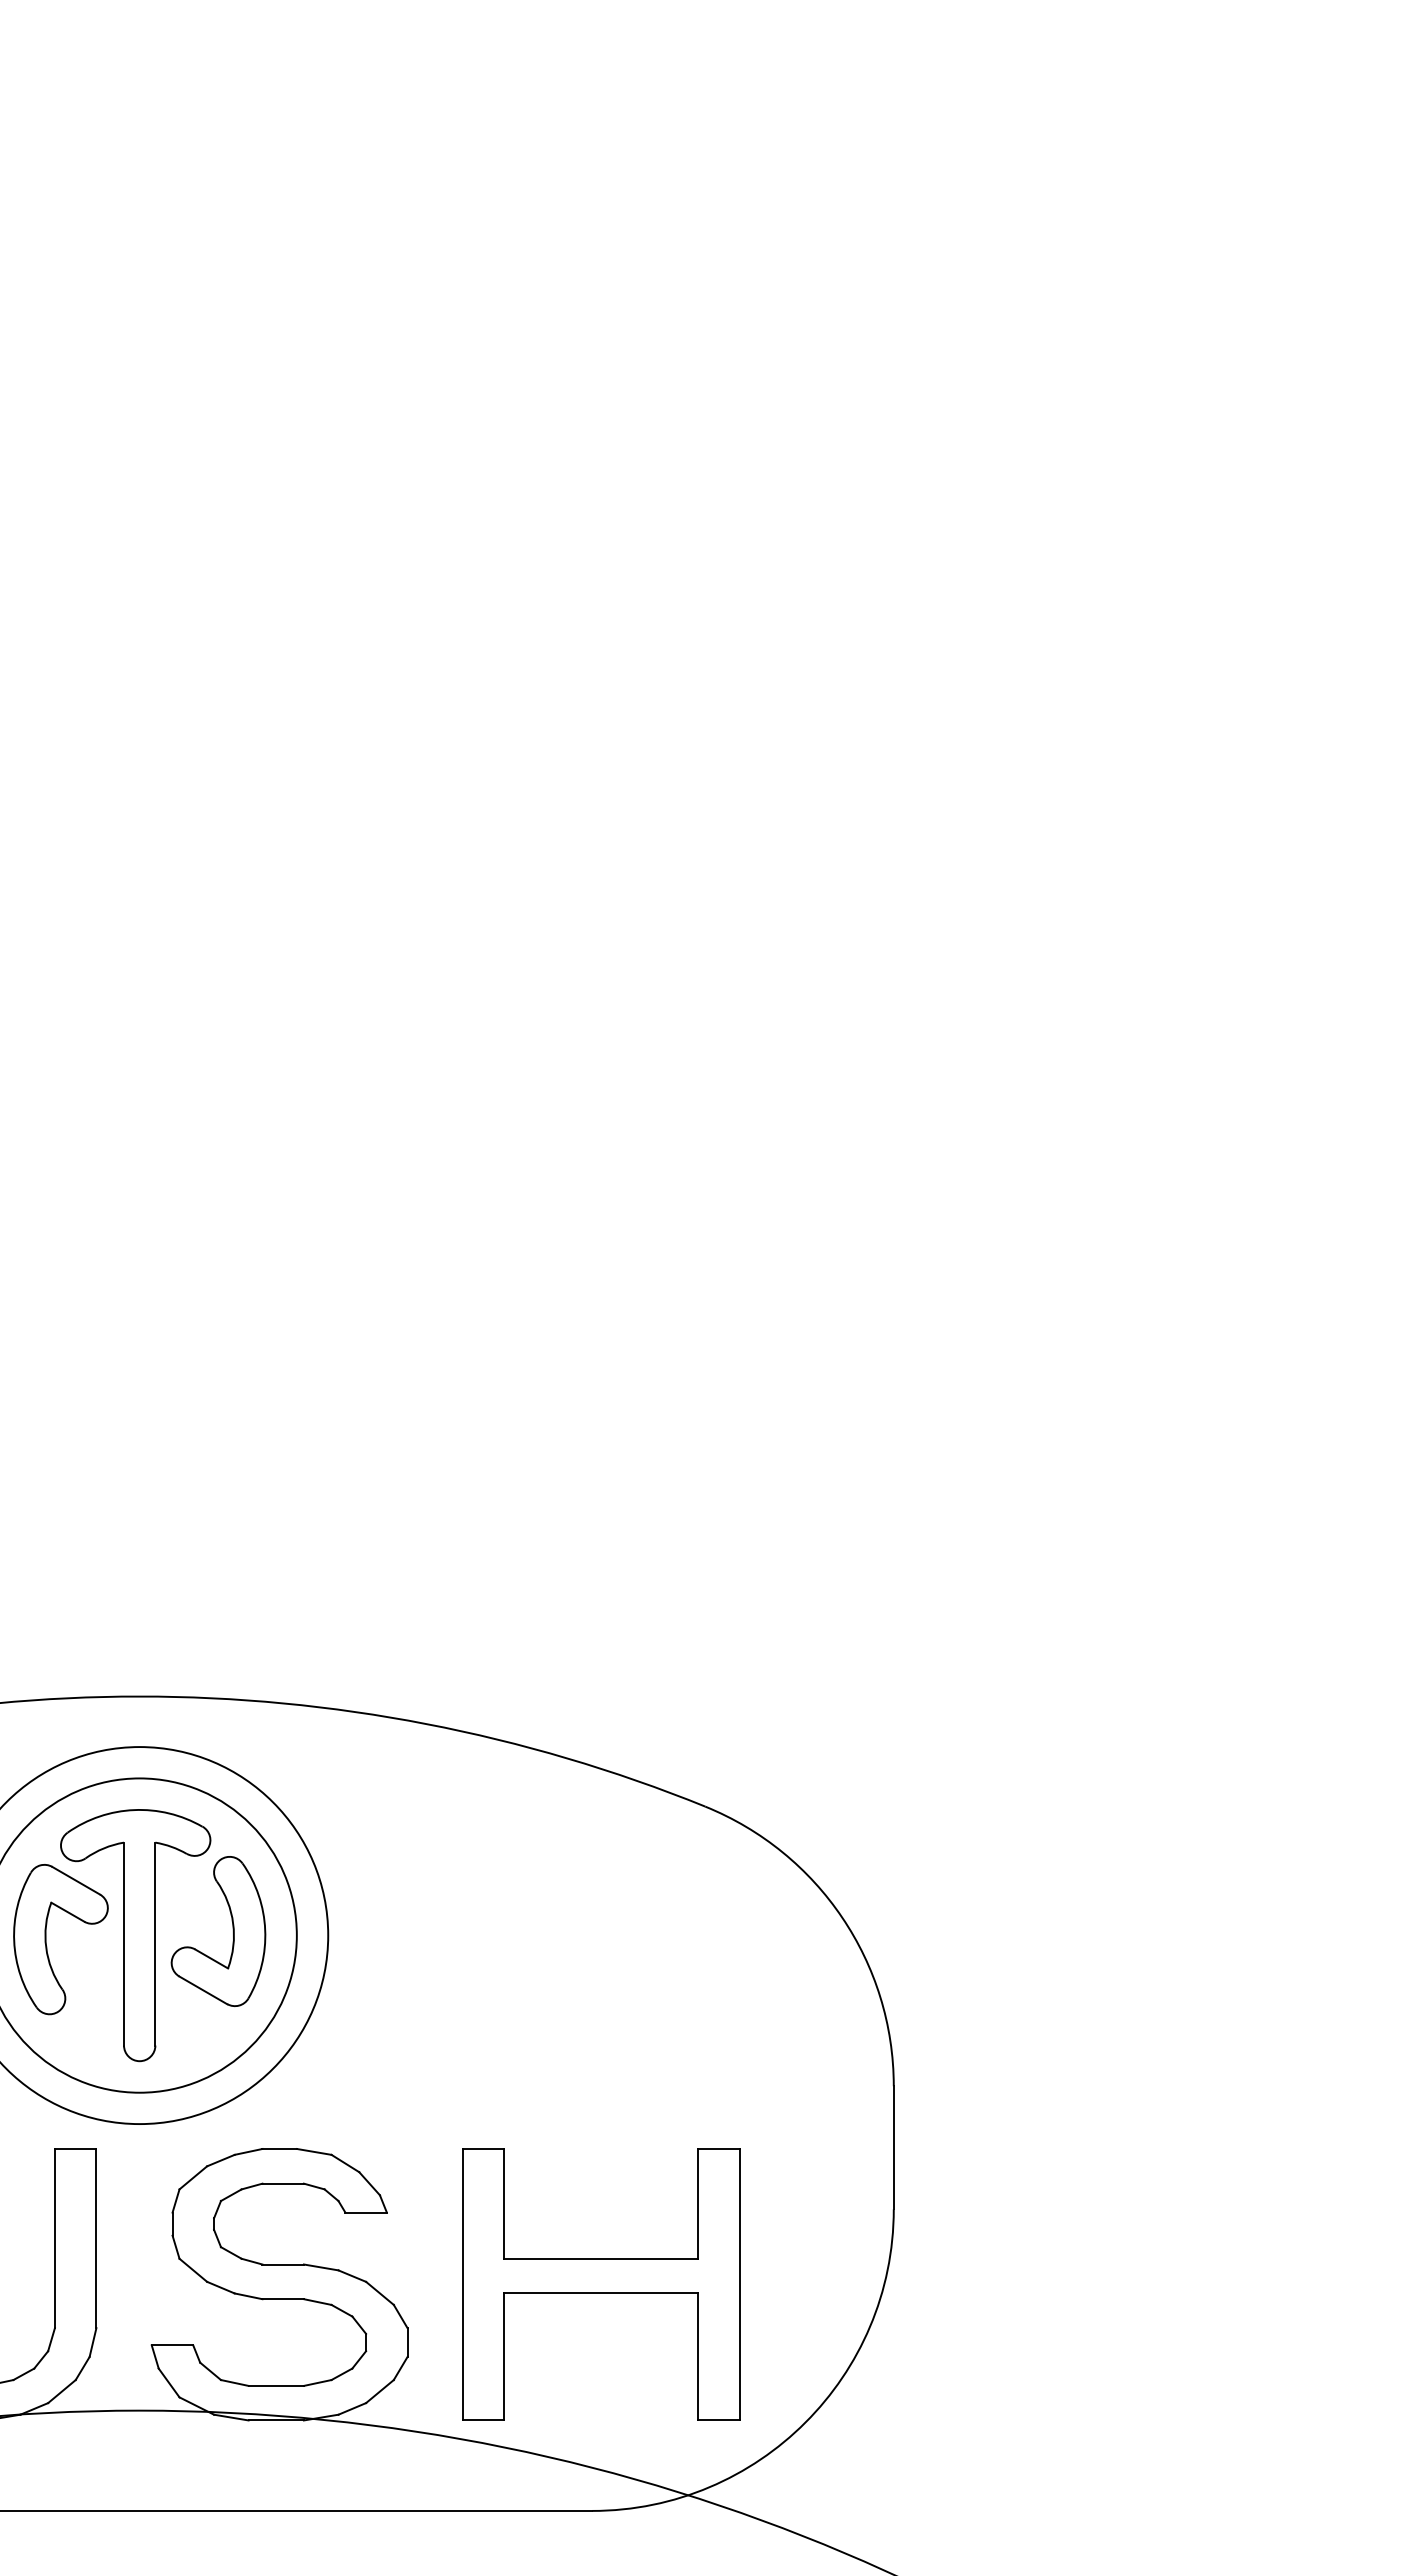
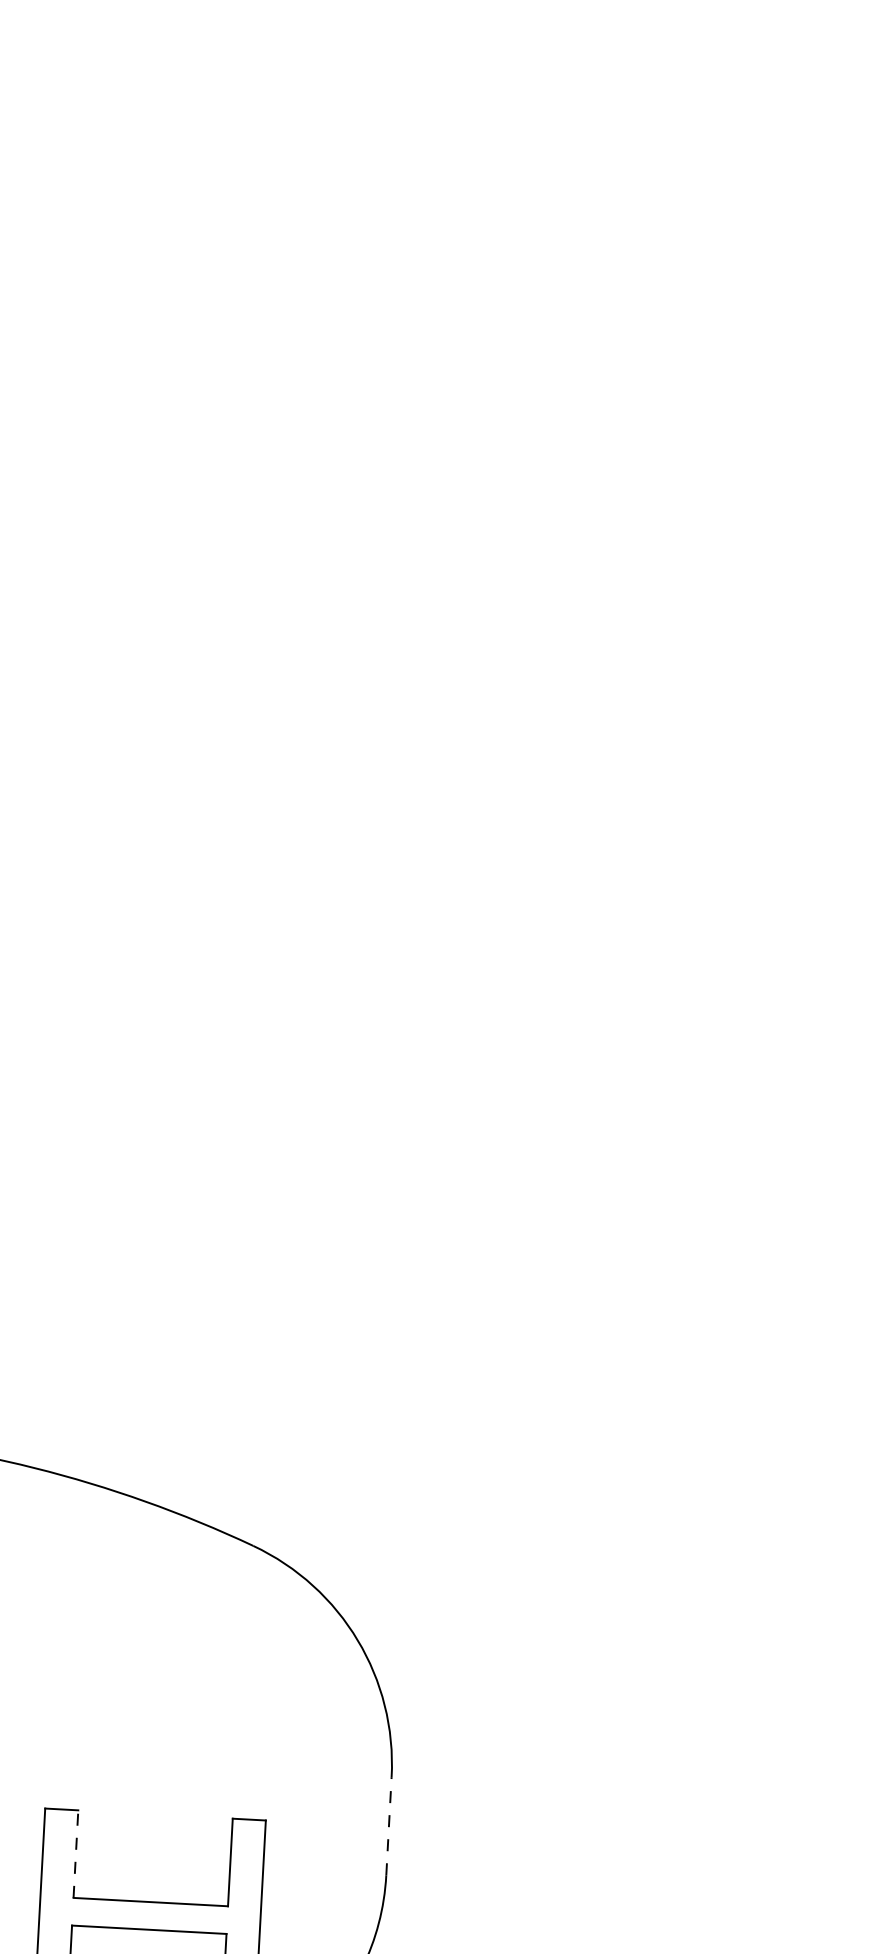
line: (893, 2147) -> (388, 1825), solid -> dashed
line: (504, 2203) -> (76, 1853), solid -> dashed

